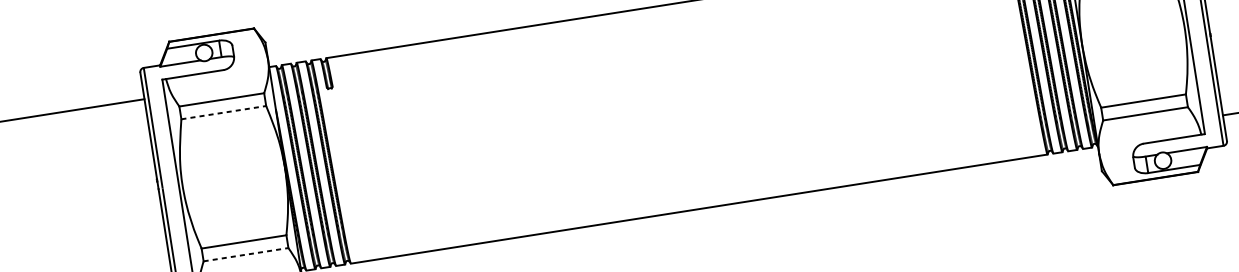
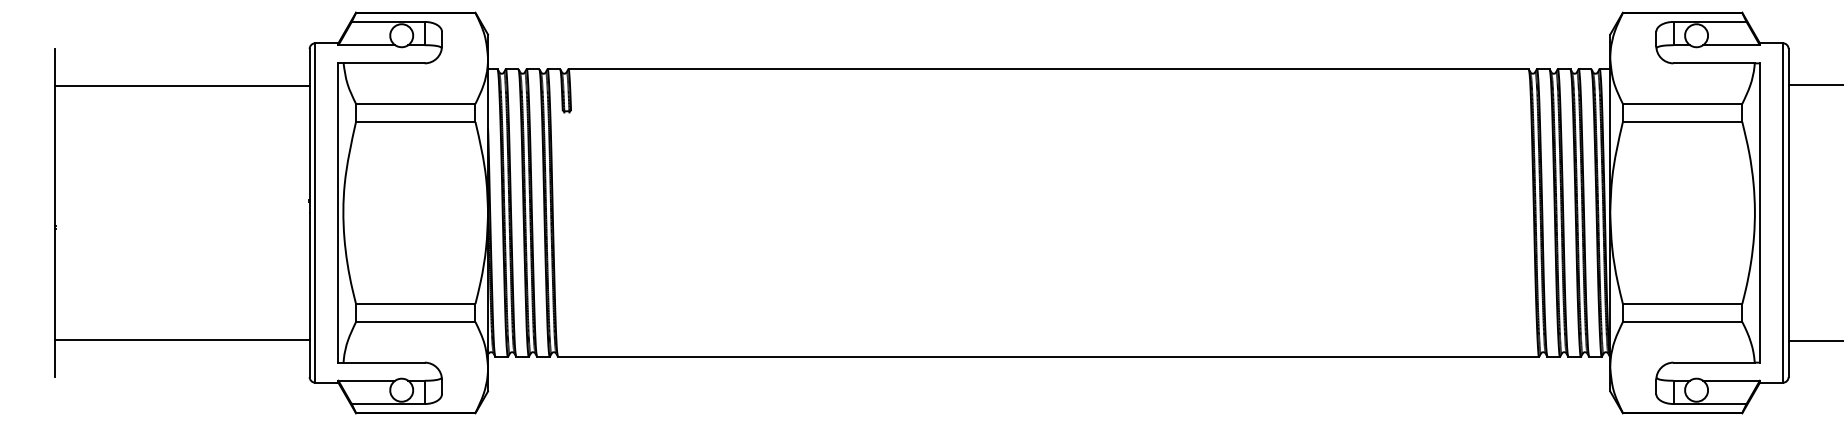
line: (223, 112) -> (415, 121), dashed -> solid
line: (245, 255) -> (415, 322), dashed -> solid

